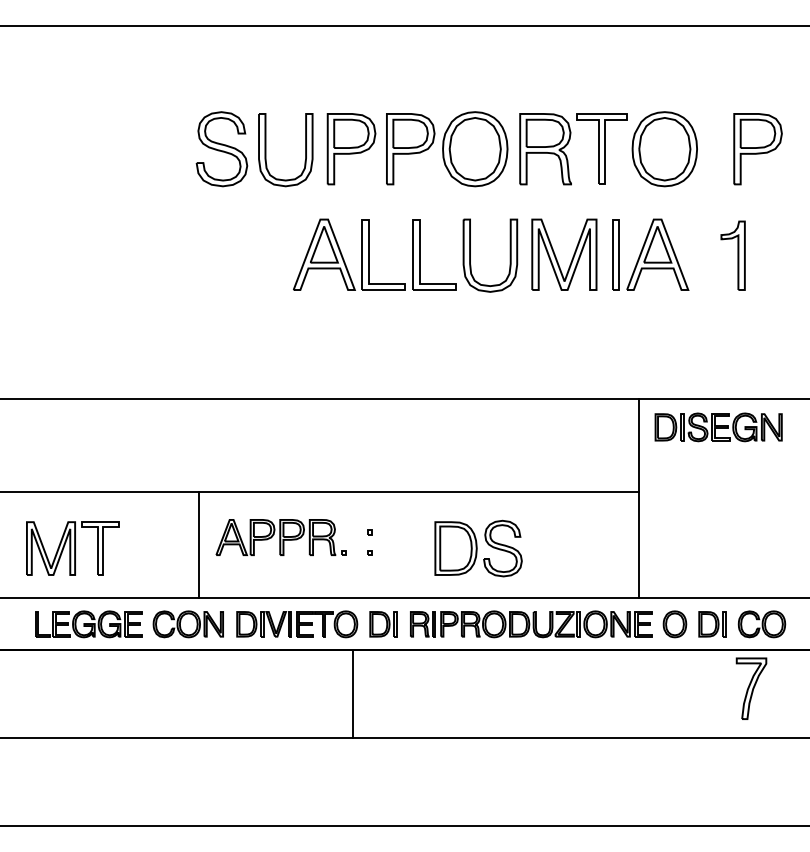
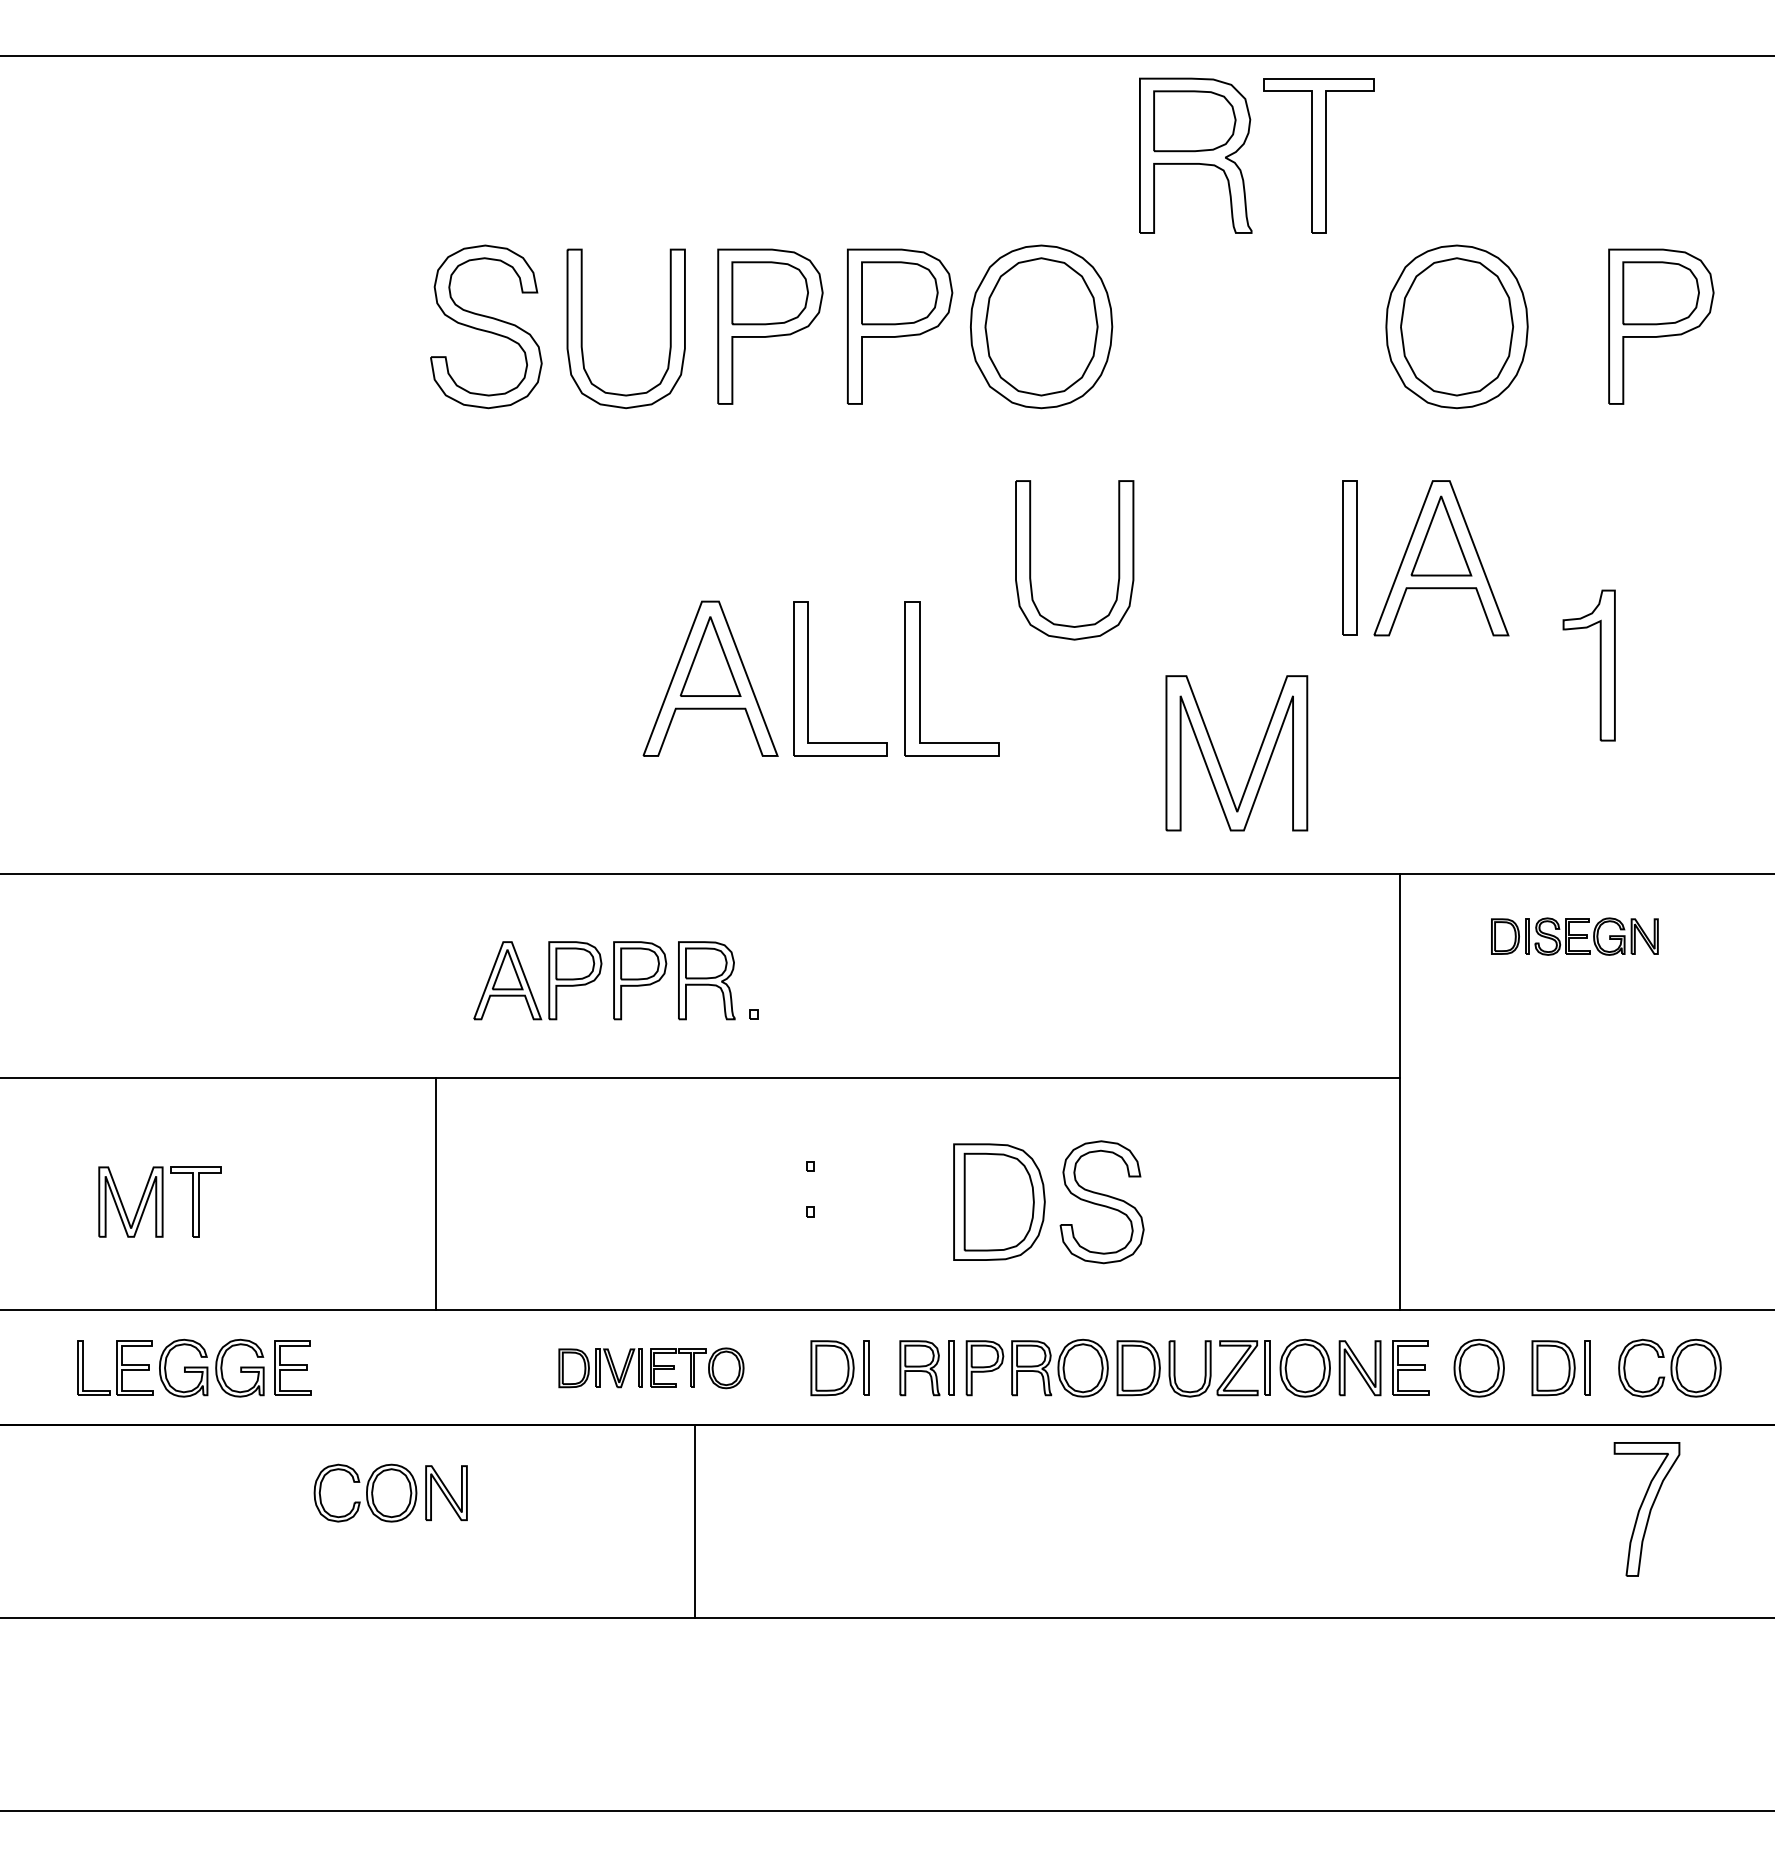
part: (568, 144) -> (1245, 145), moved
part: (374, 254) -> (820, 678), moved
part: (732, 255) -> (1587, 665), moved
part: (556, 256) -> (1219, 757), moved
part: (718, 427) -> (1574, 936), size x0.6
part: (280, 537) -> (614, 980), moved
part: (72, 548) -> (158, 1201), size x0.6
part: (187, 624) -> (388, 1493), moved
part: (297, 624) -> (651, 1368), size x0.7
line: (353, 694) -> (695, 1521), moved

